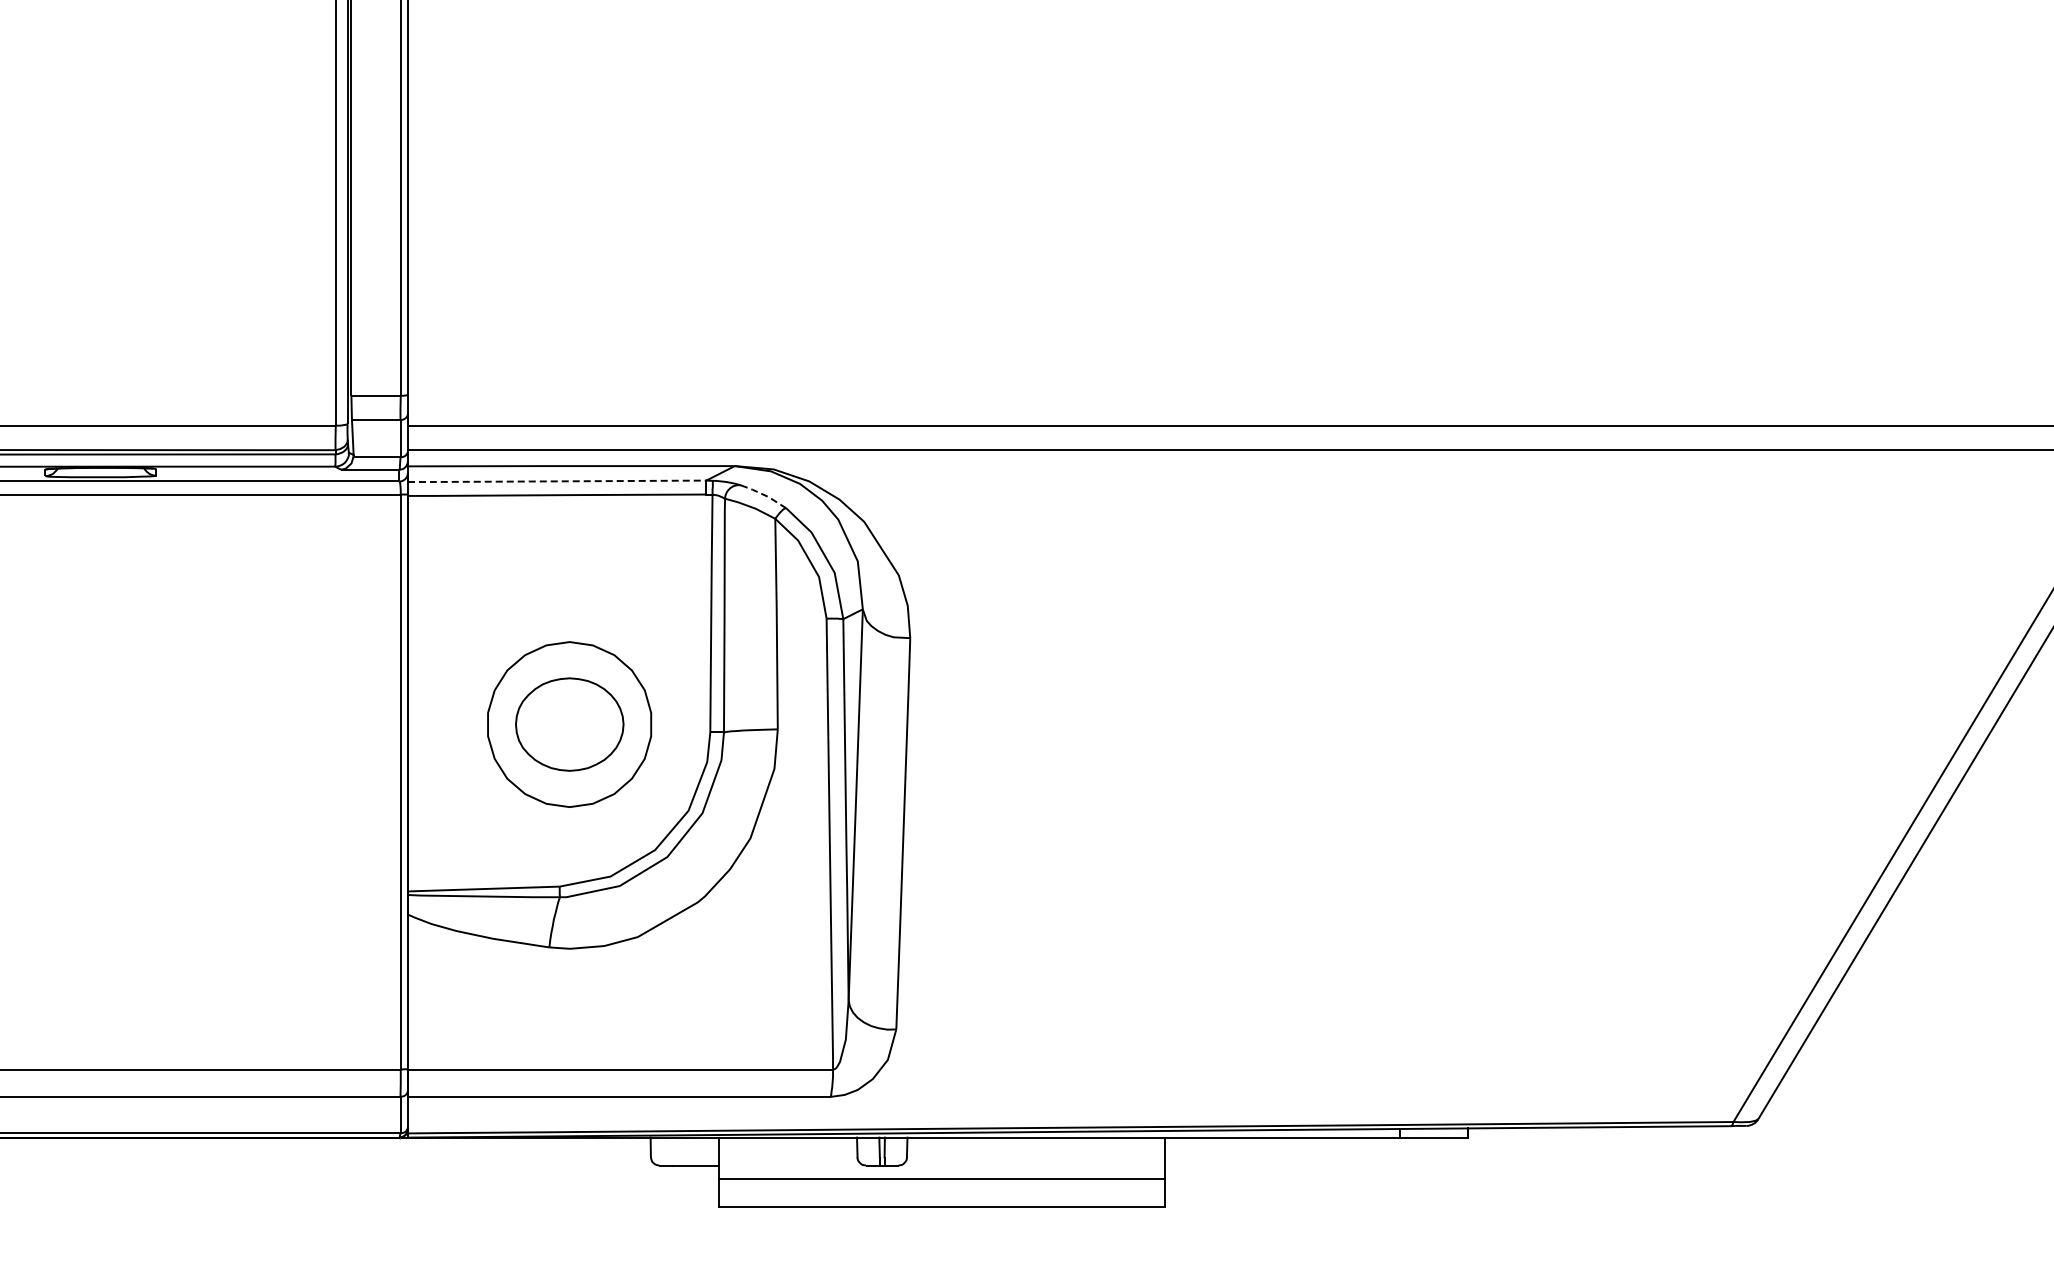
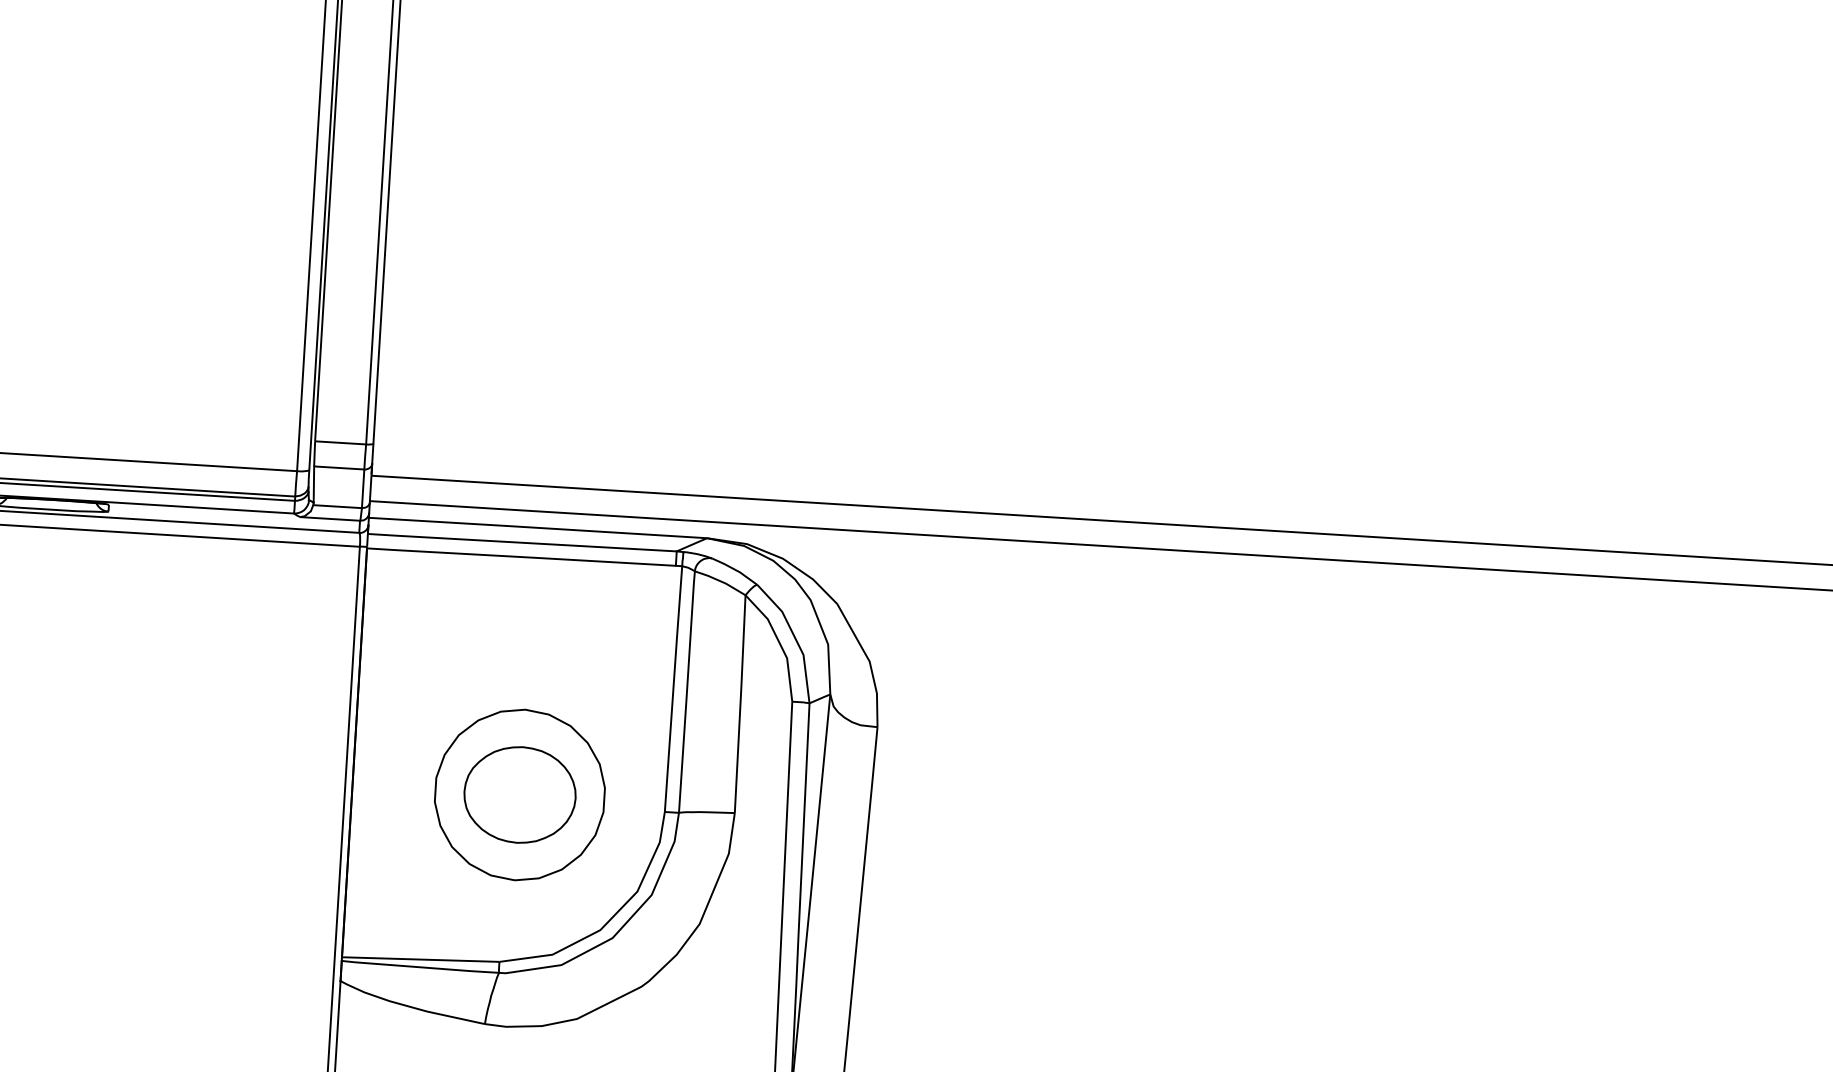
line: (556, 481) -> (521, 542), dashed -> solid
line: (764, 495) -> (735, 570), dashed -> solid

